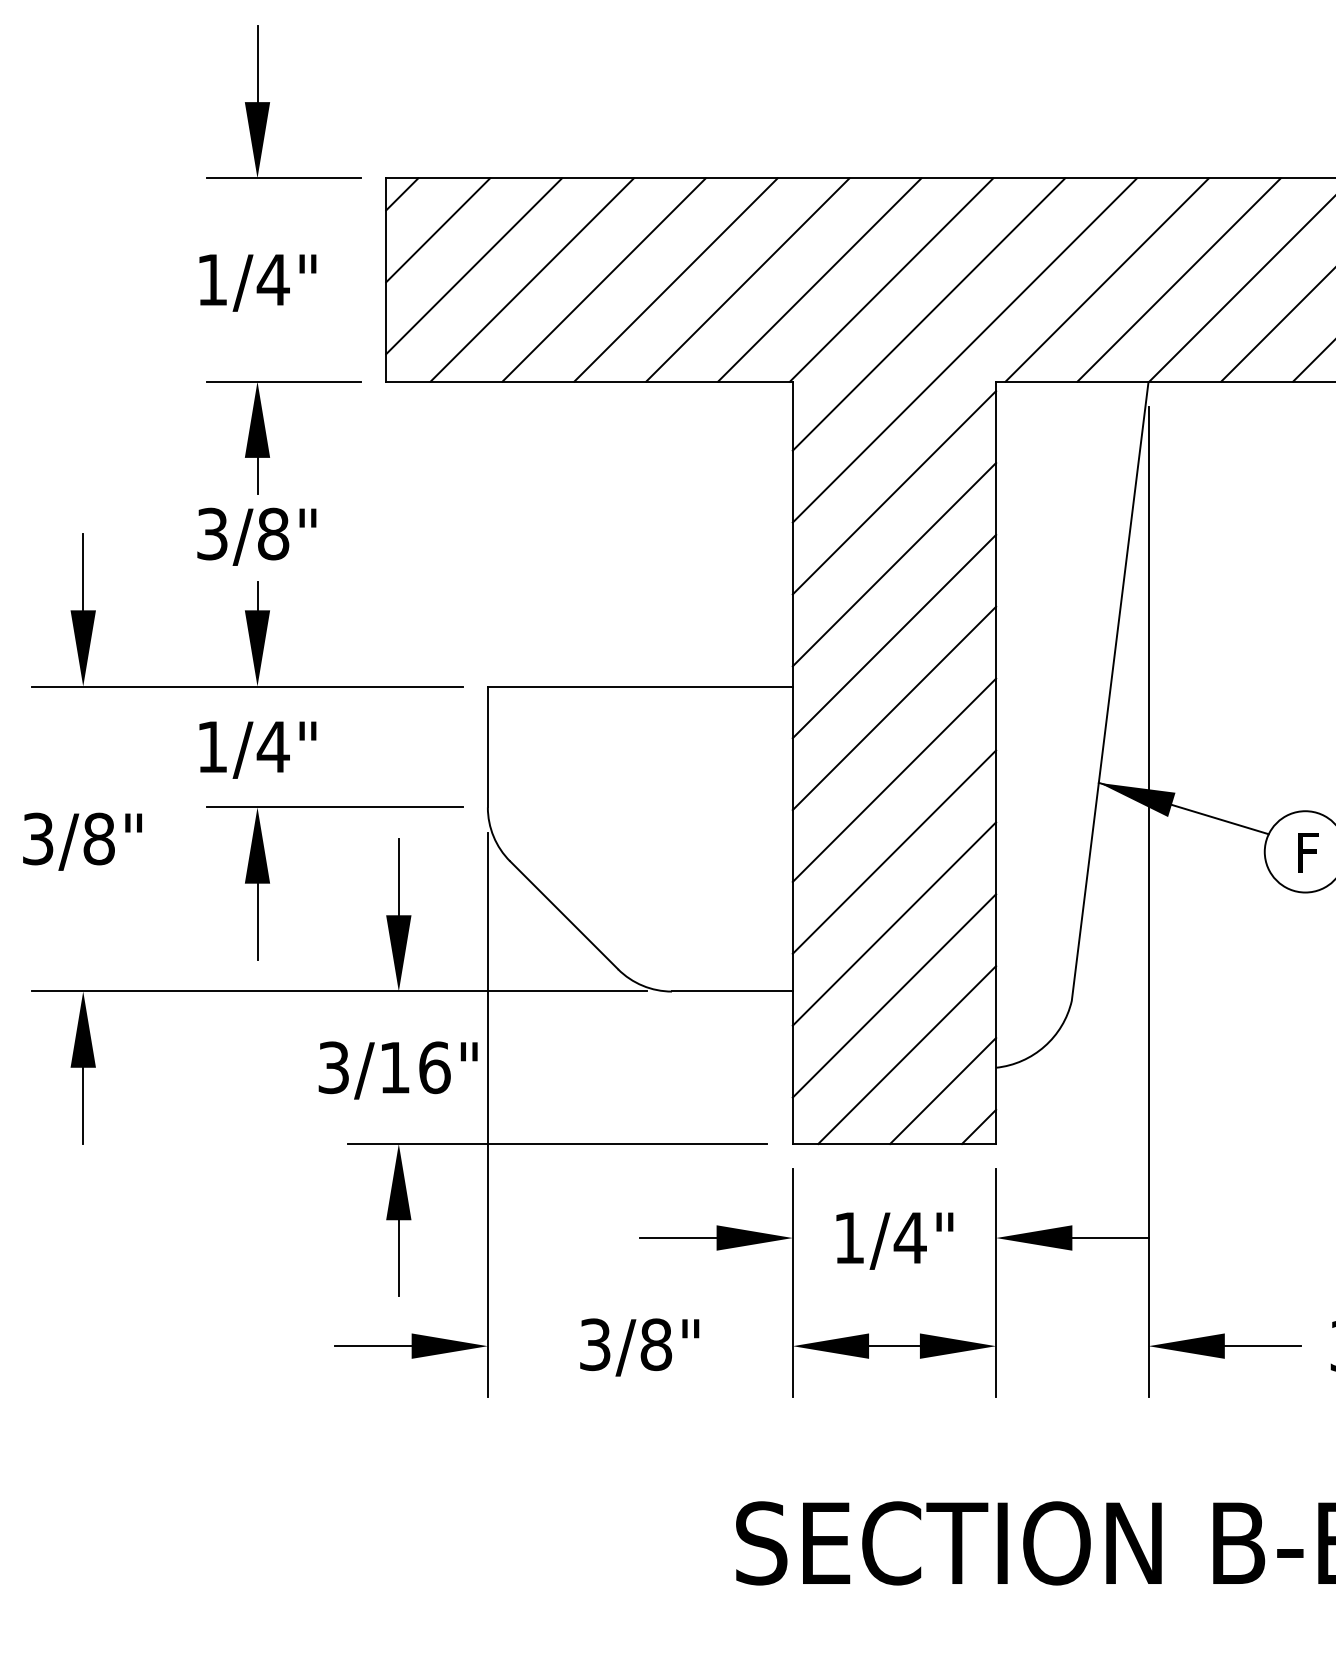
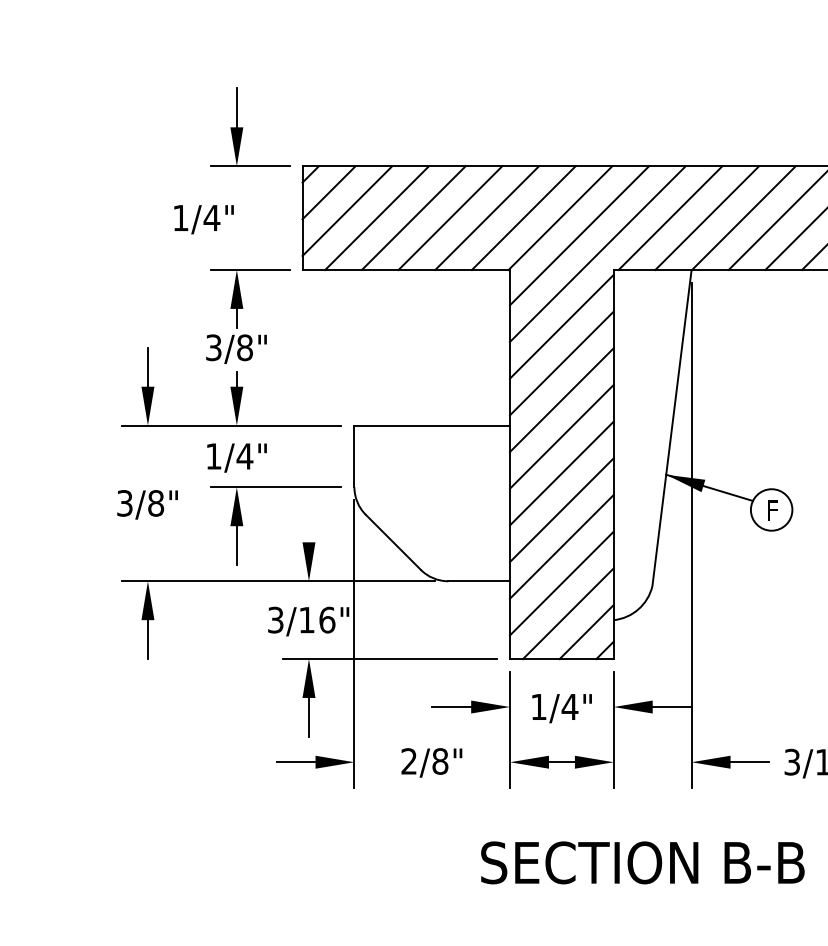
text: (256, 282) -> (203, 219), moved
line: (397, 876) -> (308, 522), removed
text: (593, 1344) -> (408, 761), 3/8" -> 2/8"

